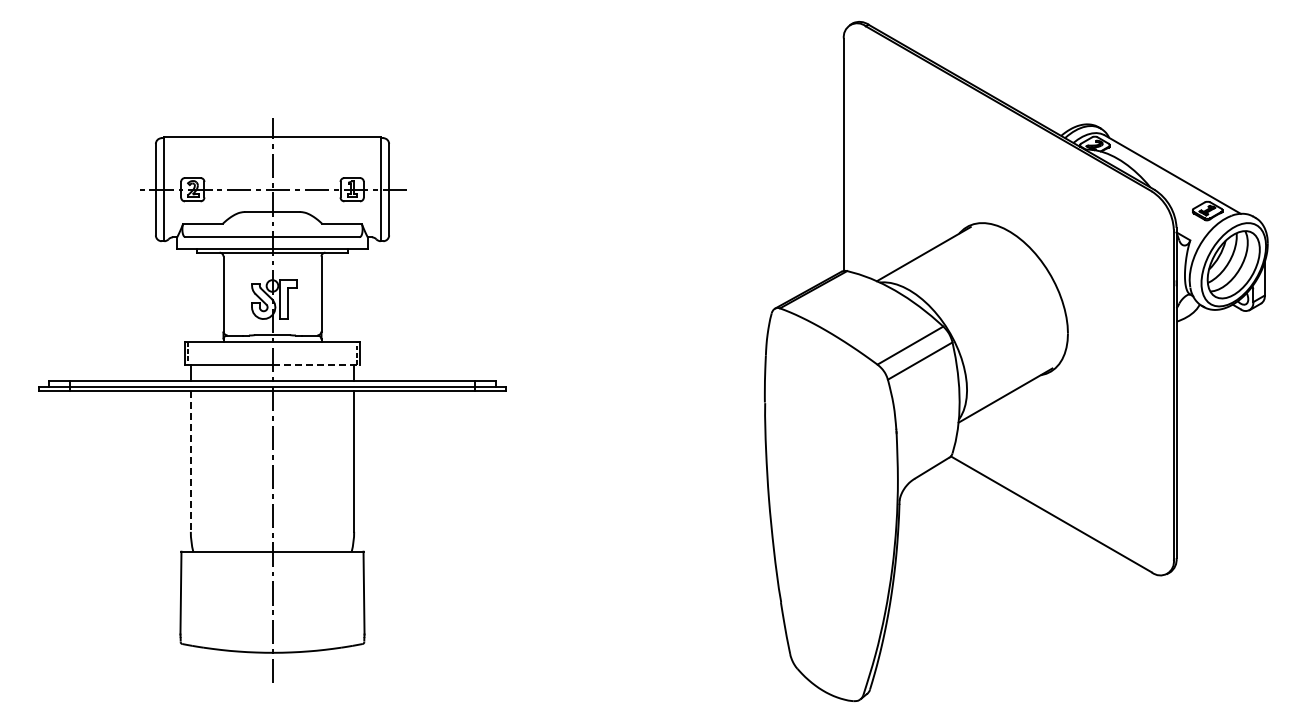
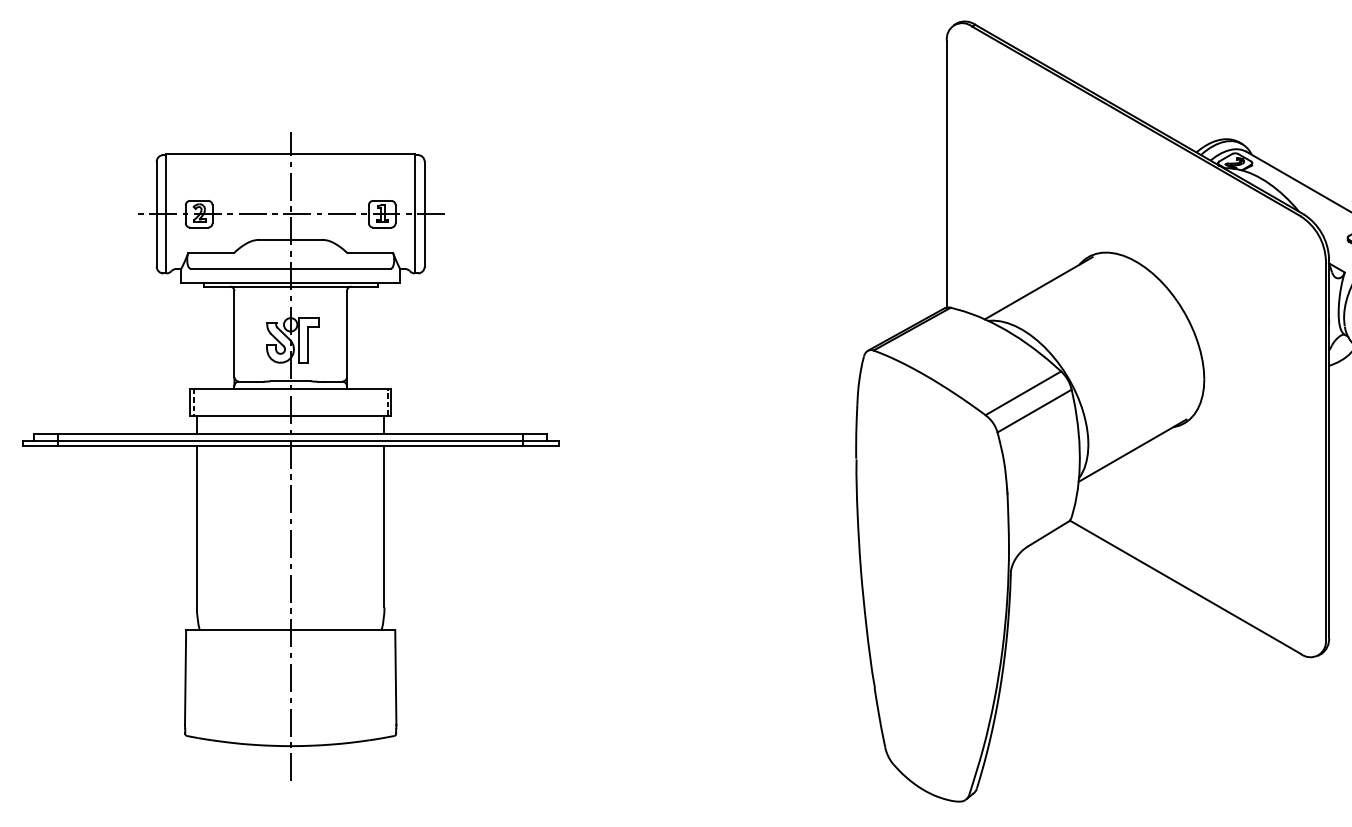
line: (316, 365) -> (341, 416), dashed -> solid
line: (190, 462) -> (196, 527), dashed -> solid

